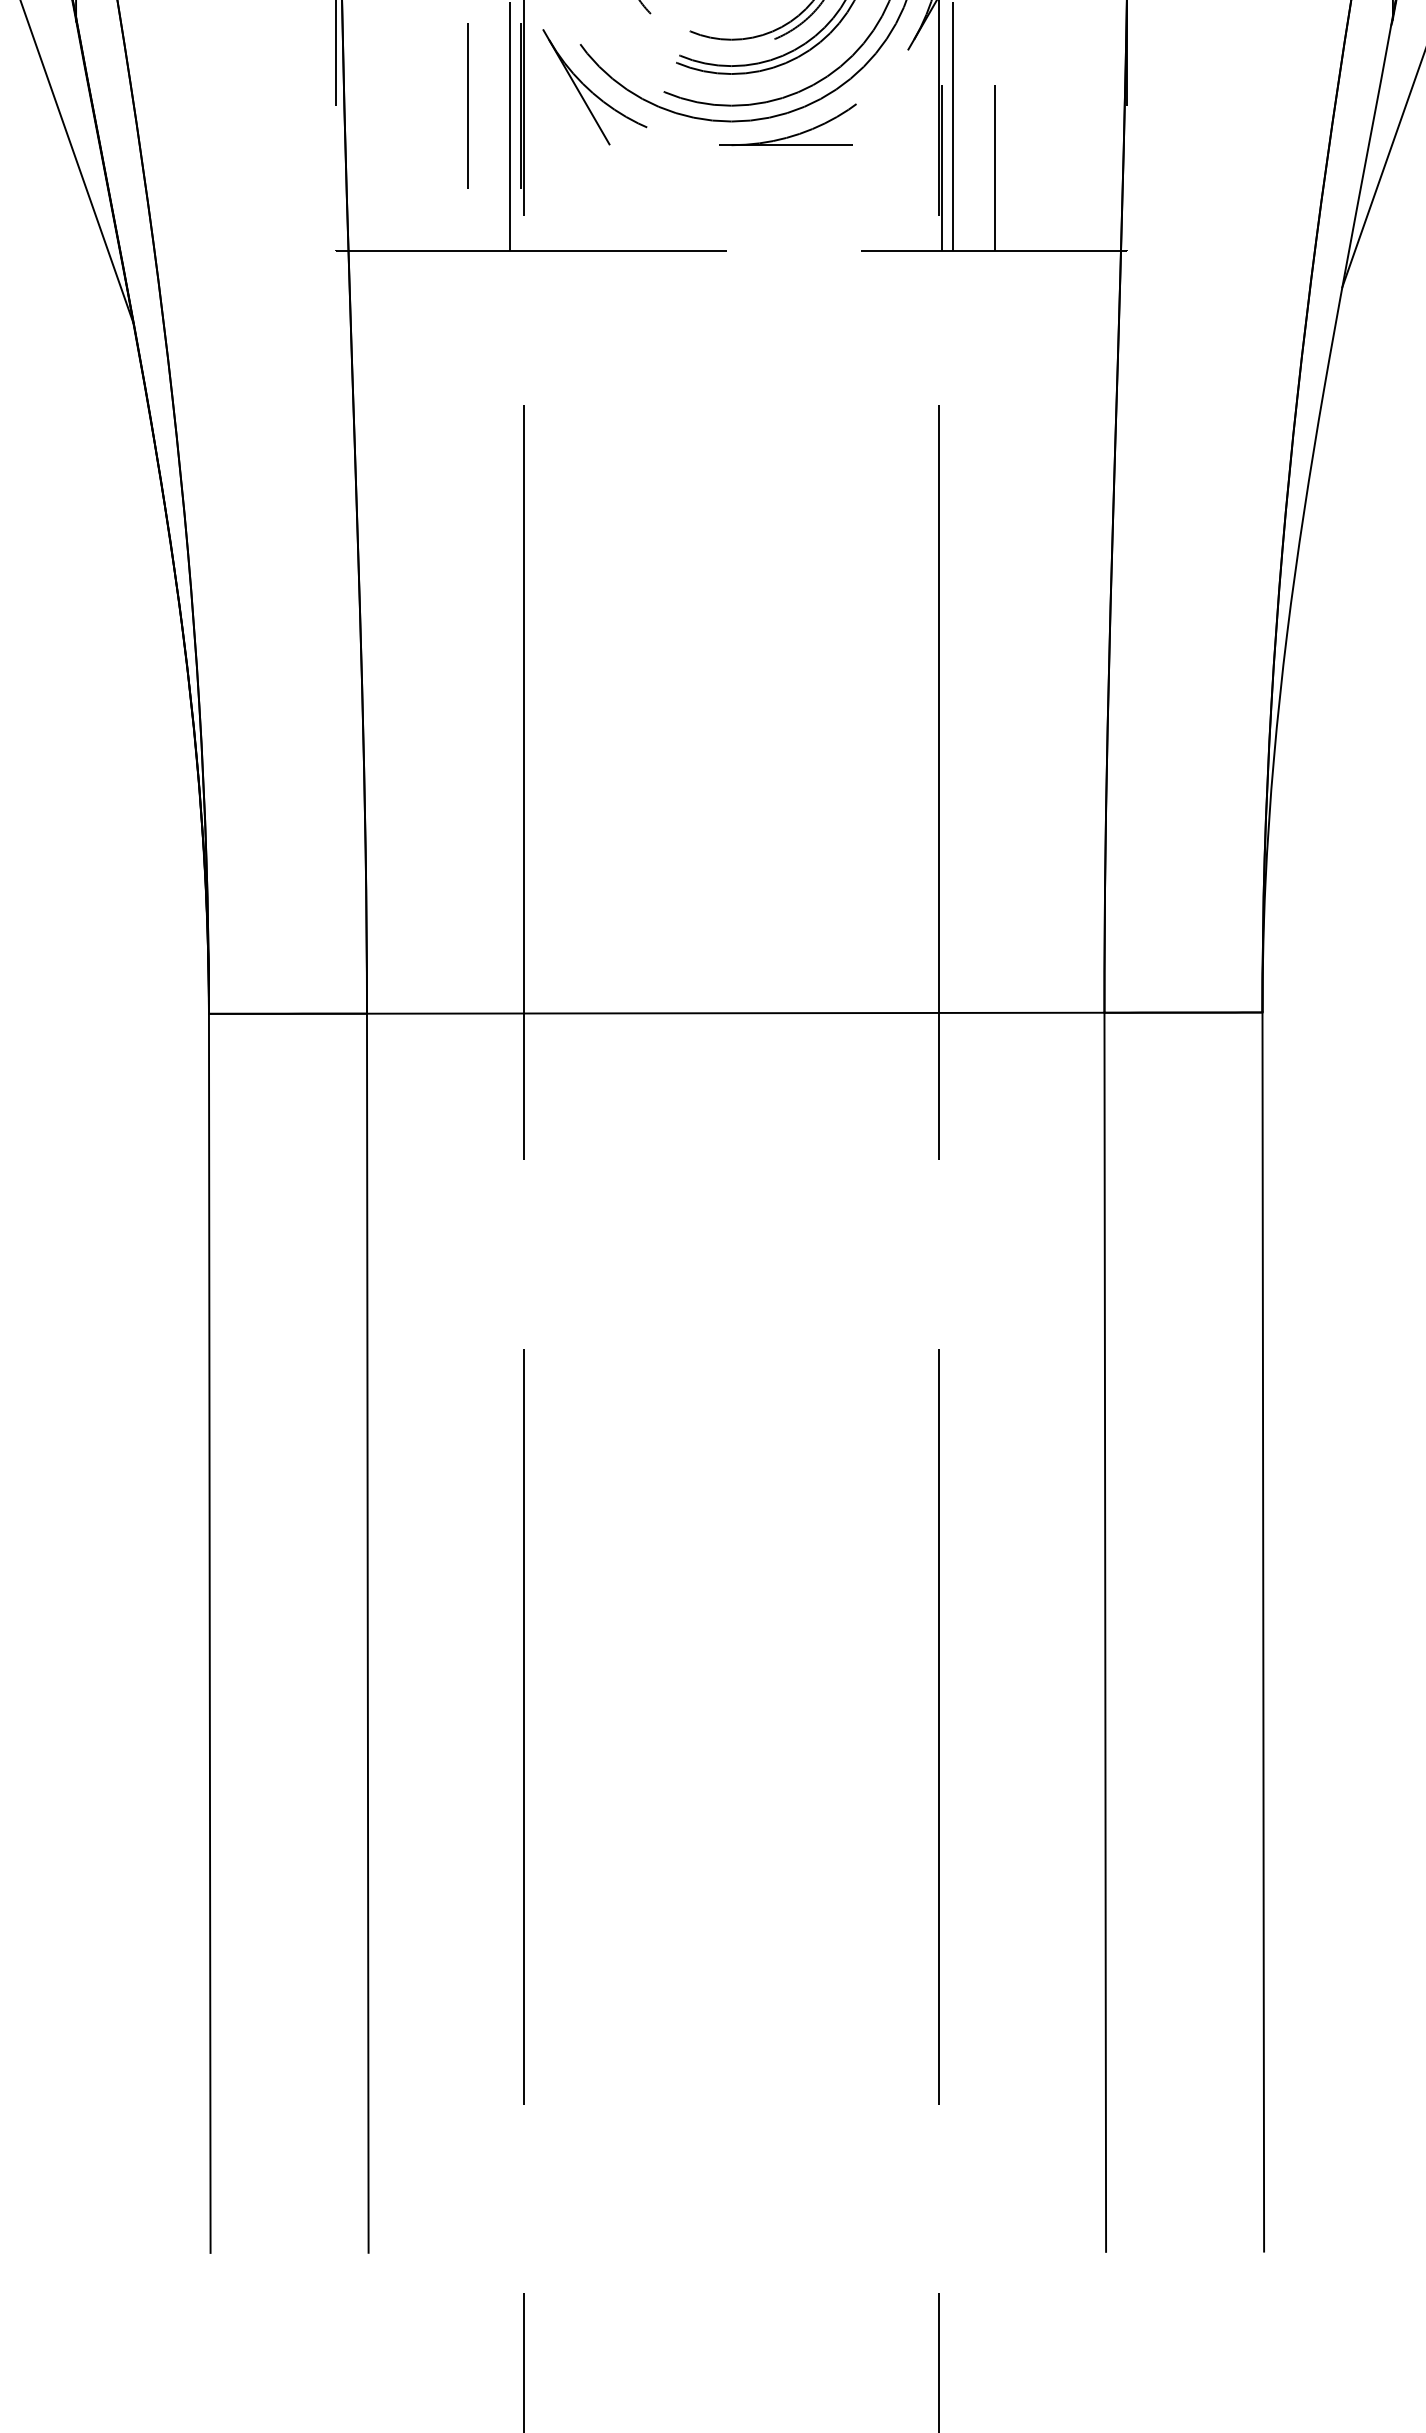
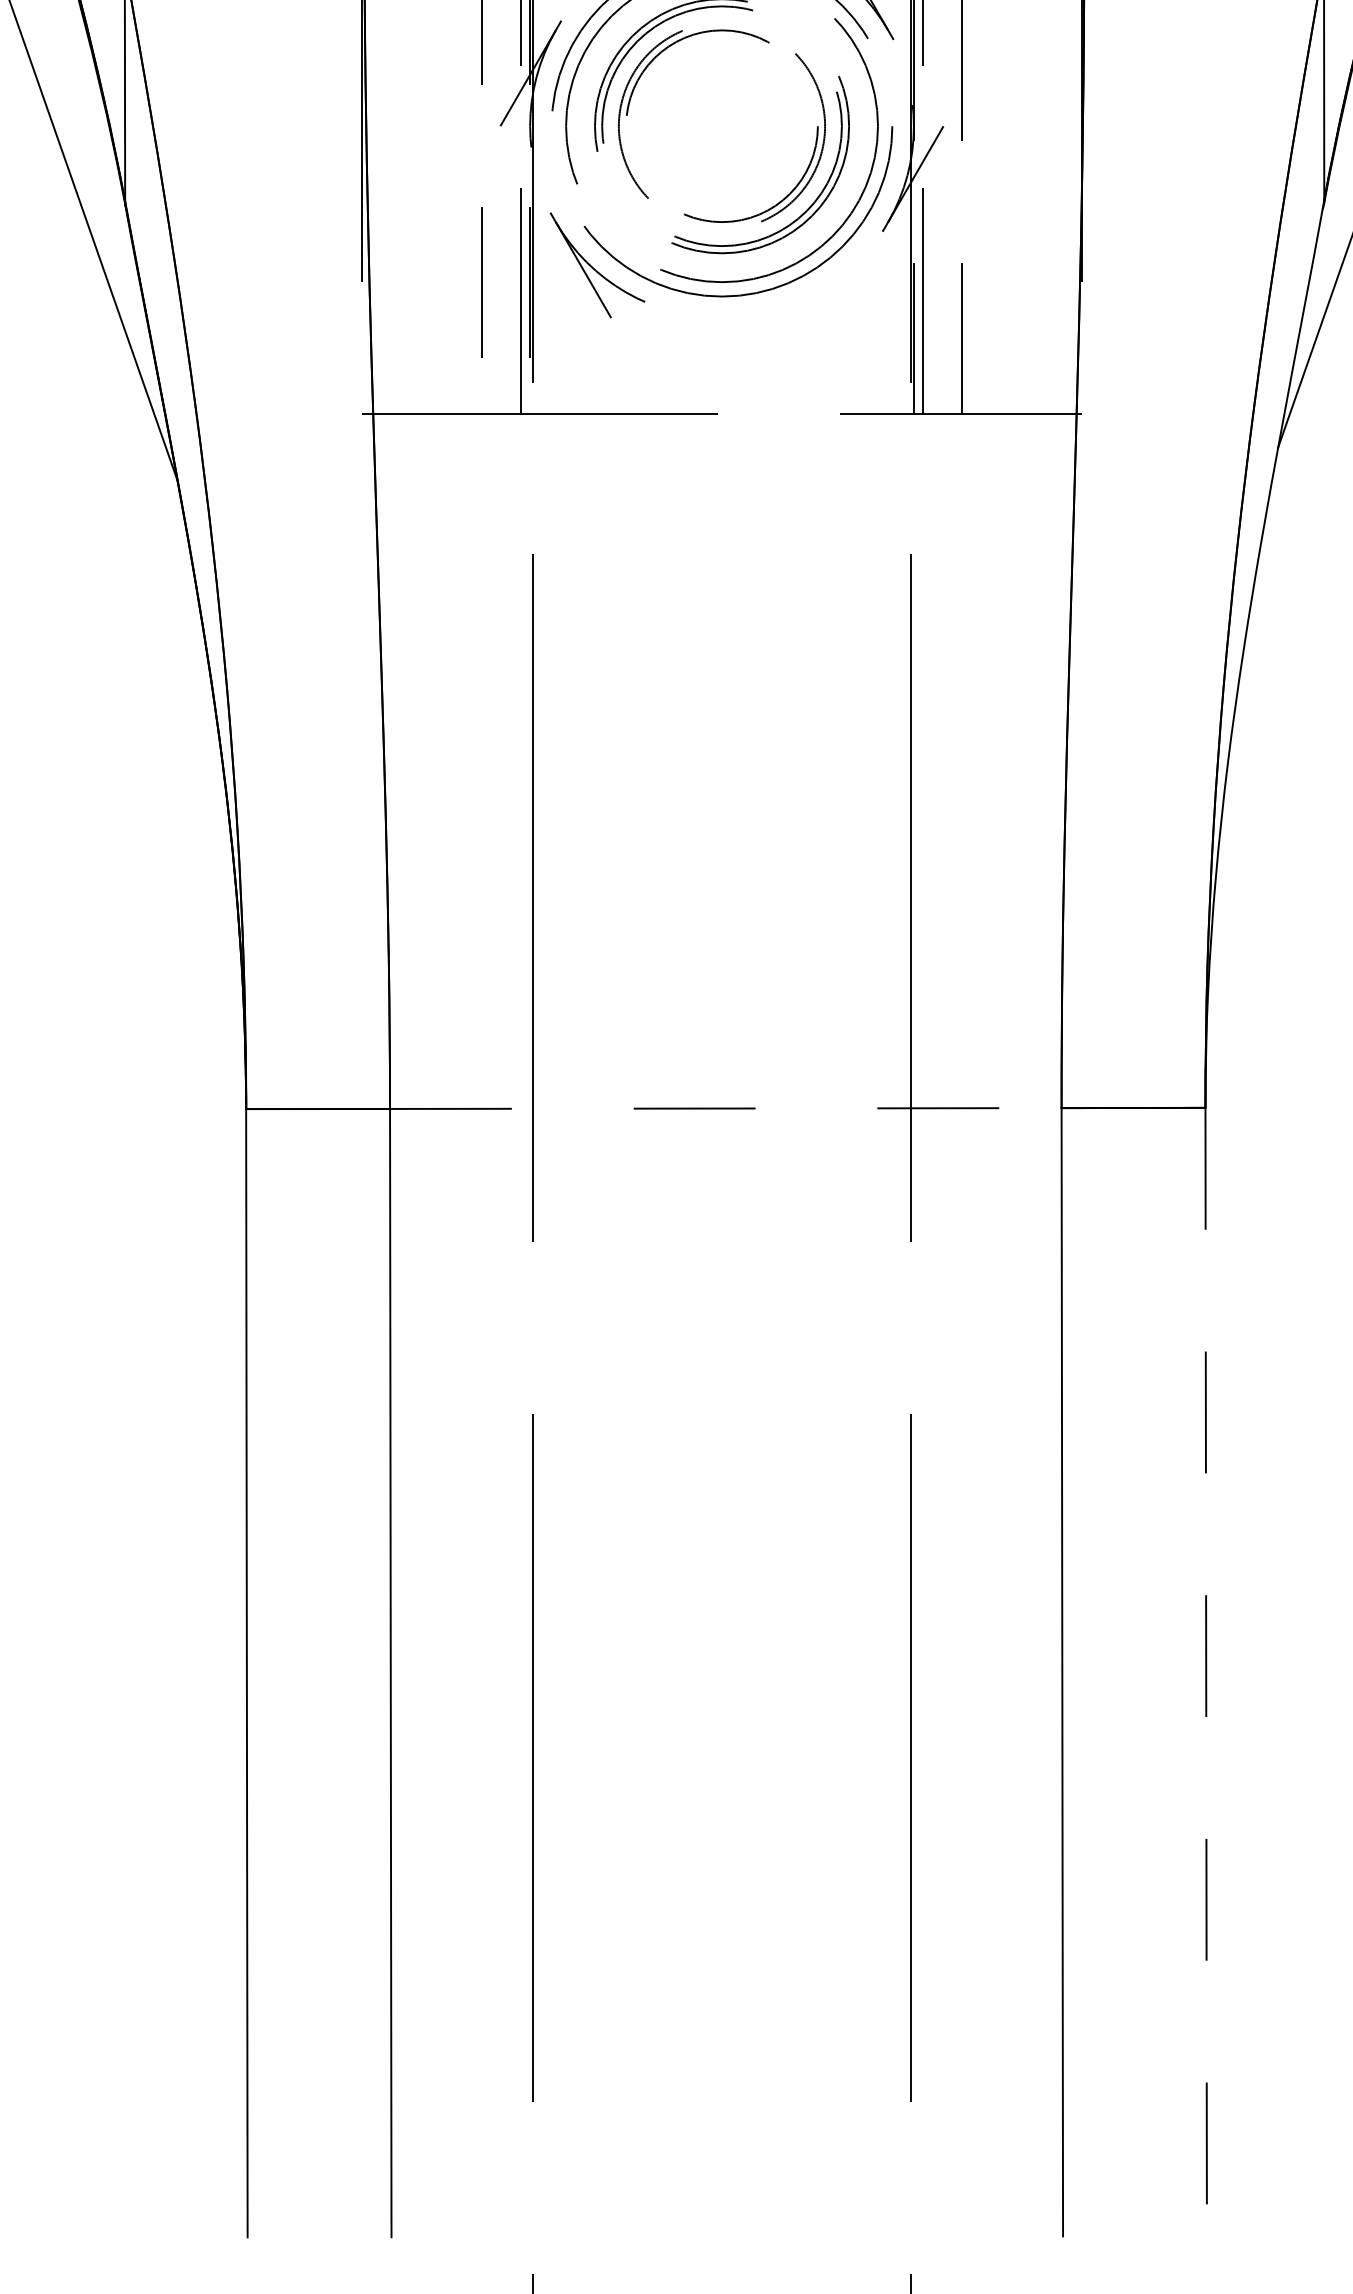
part: (792, 134) -> (777, 308), removed
line: (735, 1013) -> (725, 1108), solid -> dashed
line: (1263, 1632) -> (1206, 1672), solid -> dashed

